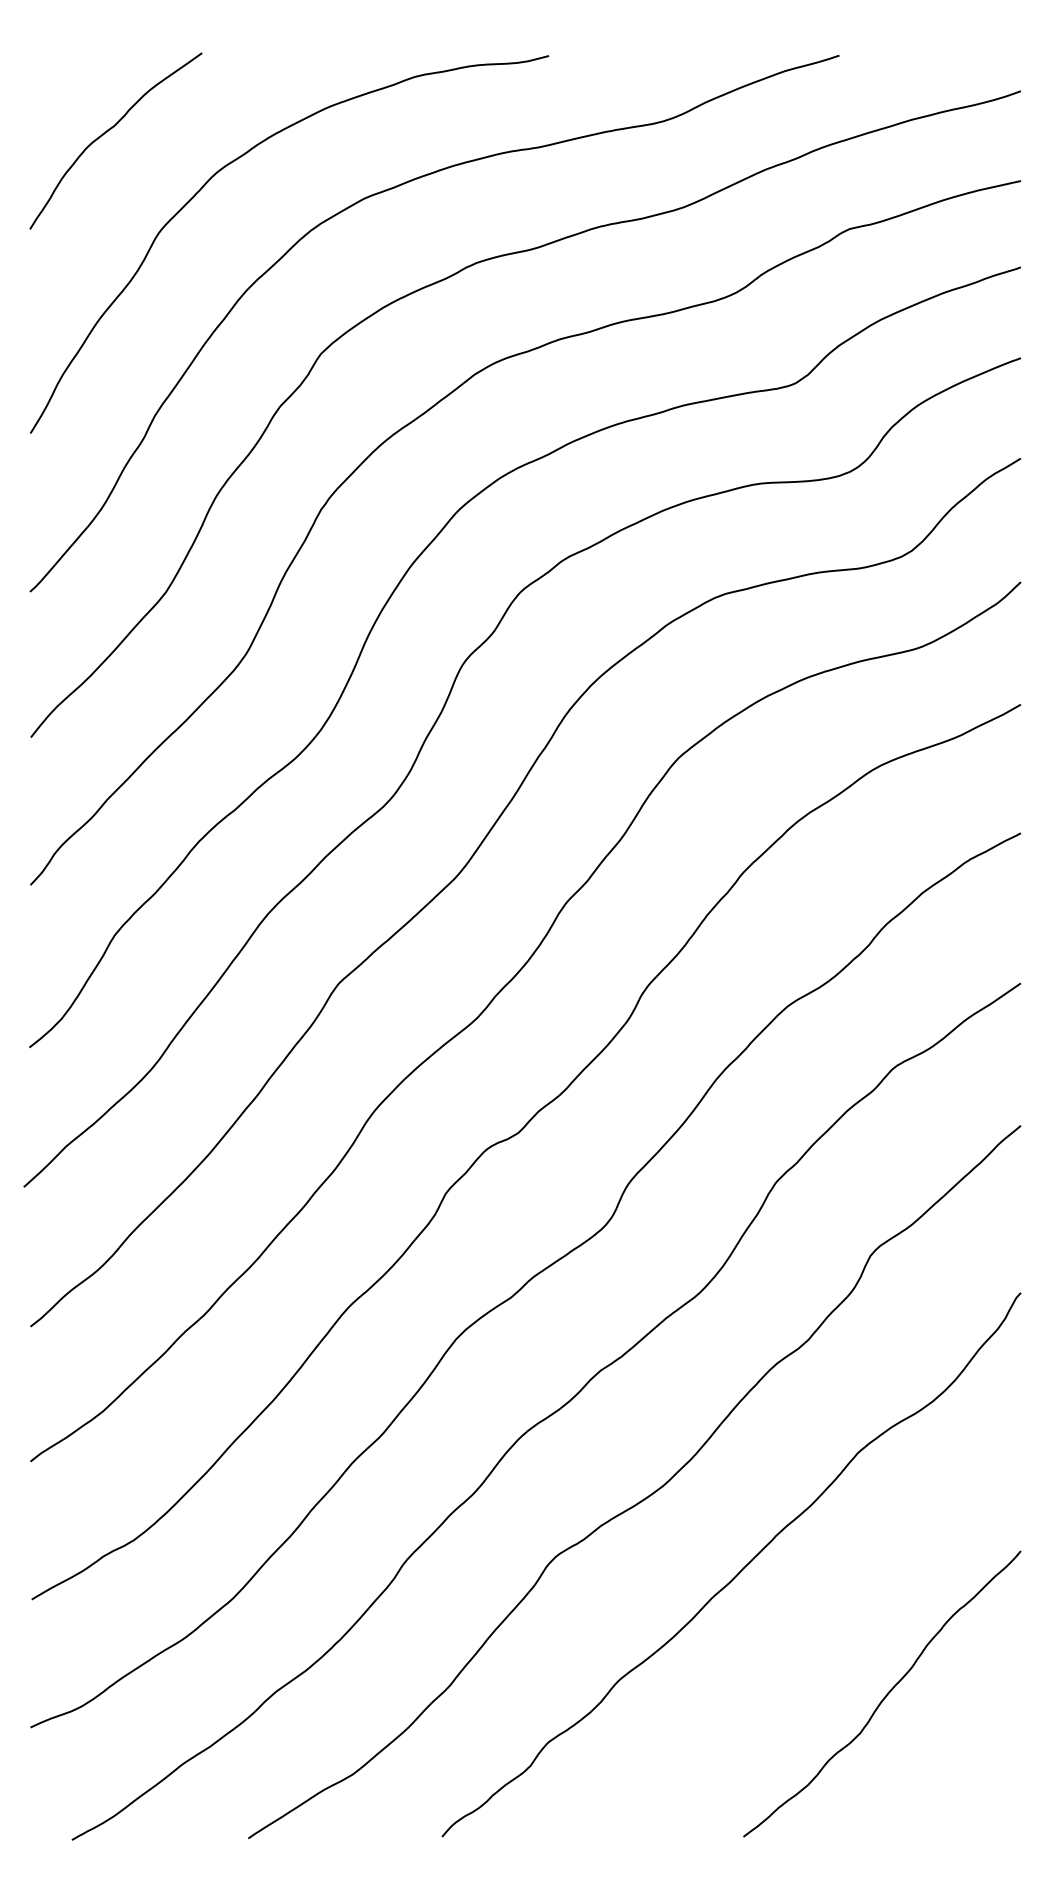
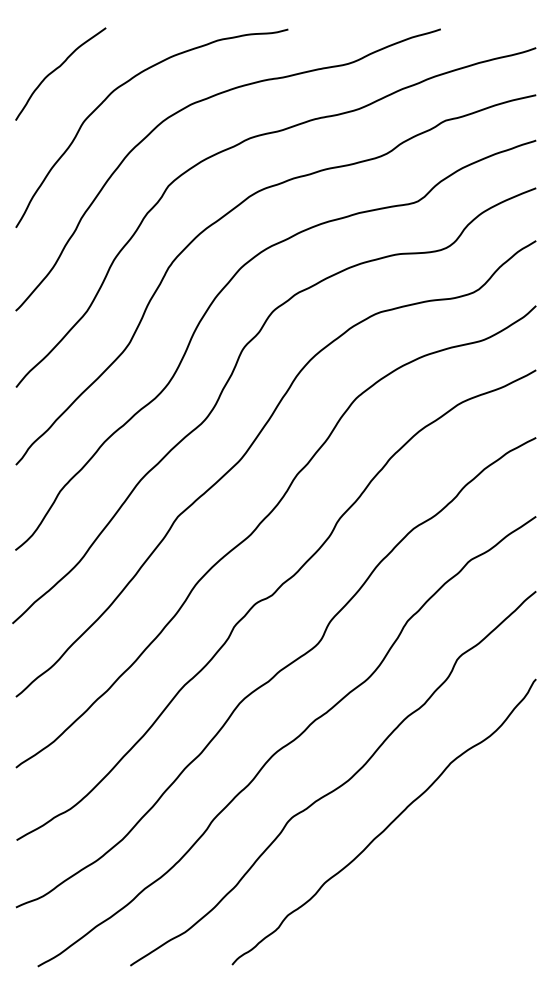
curve: (884, 1695) -> (464, 890), removed

